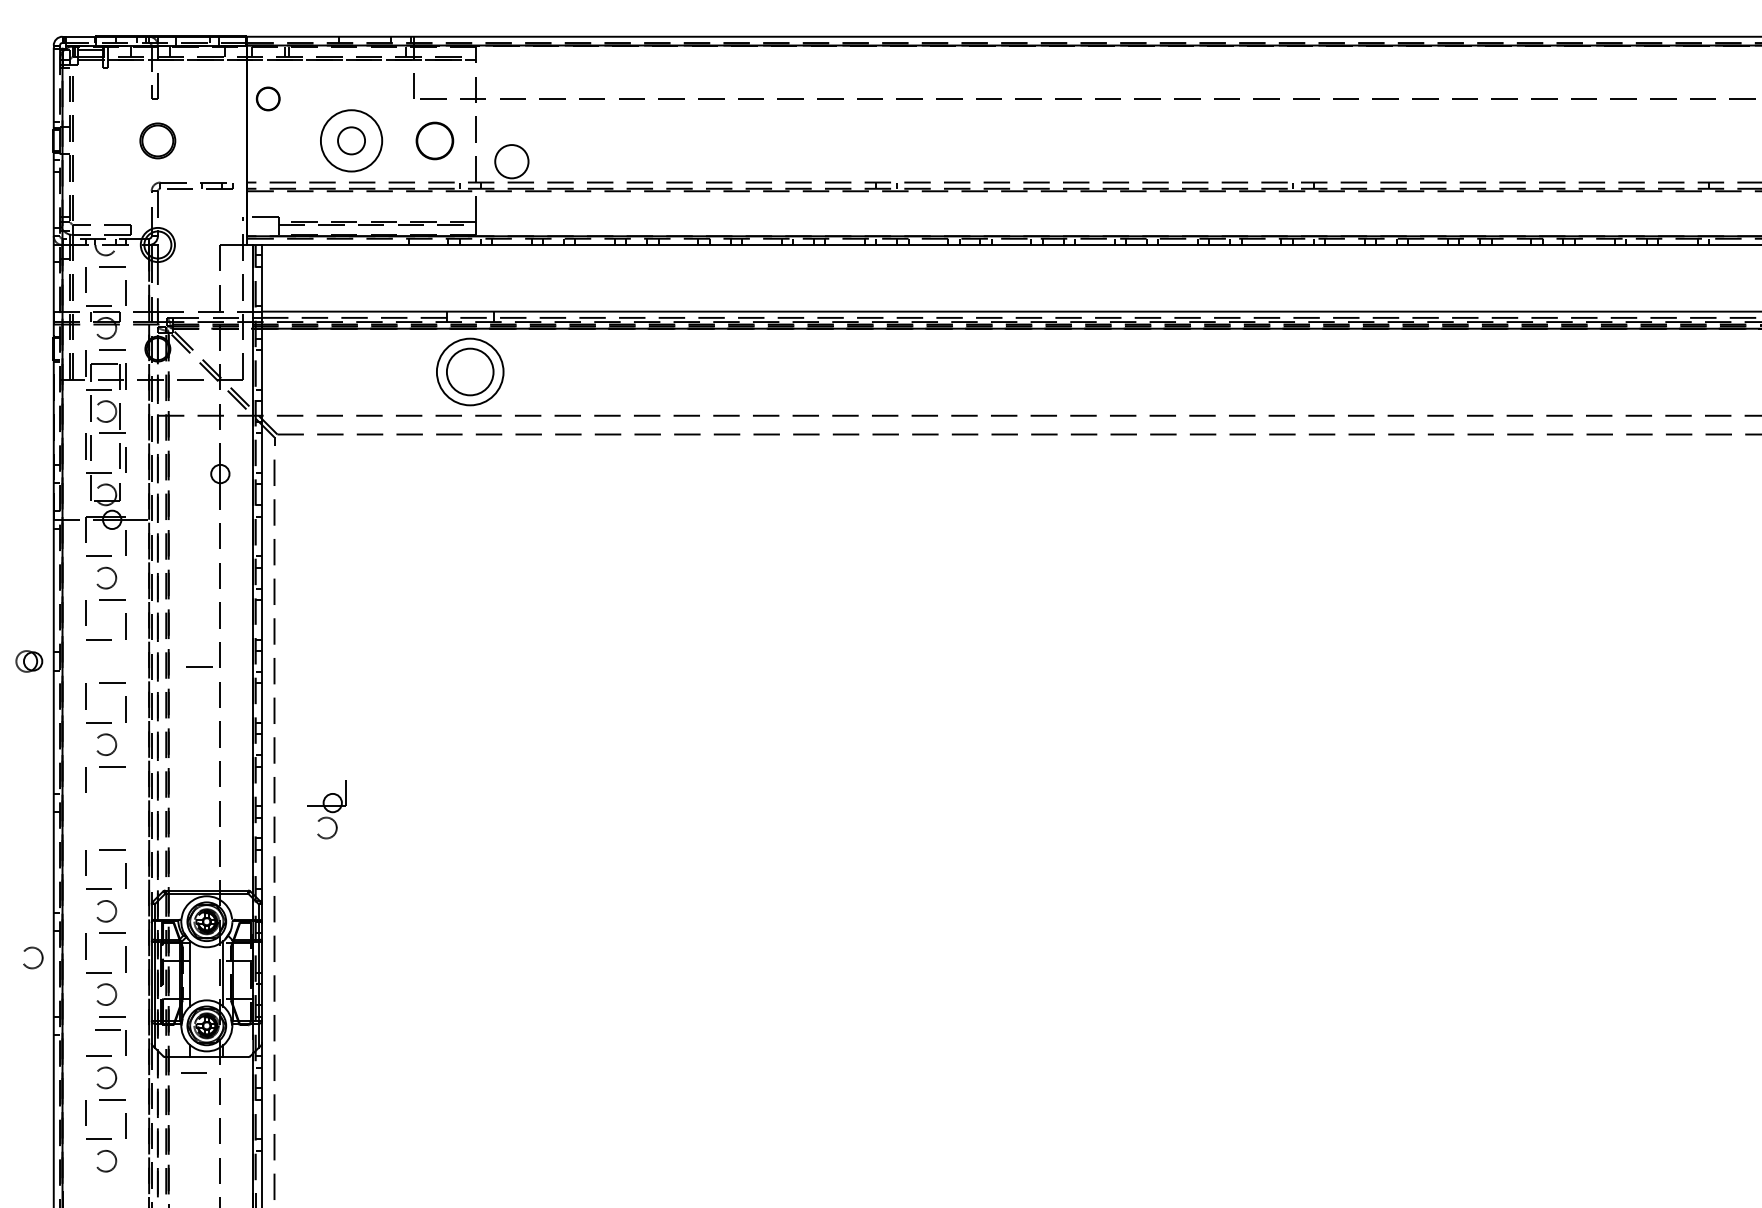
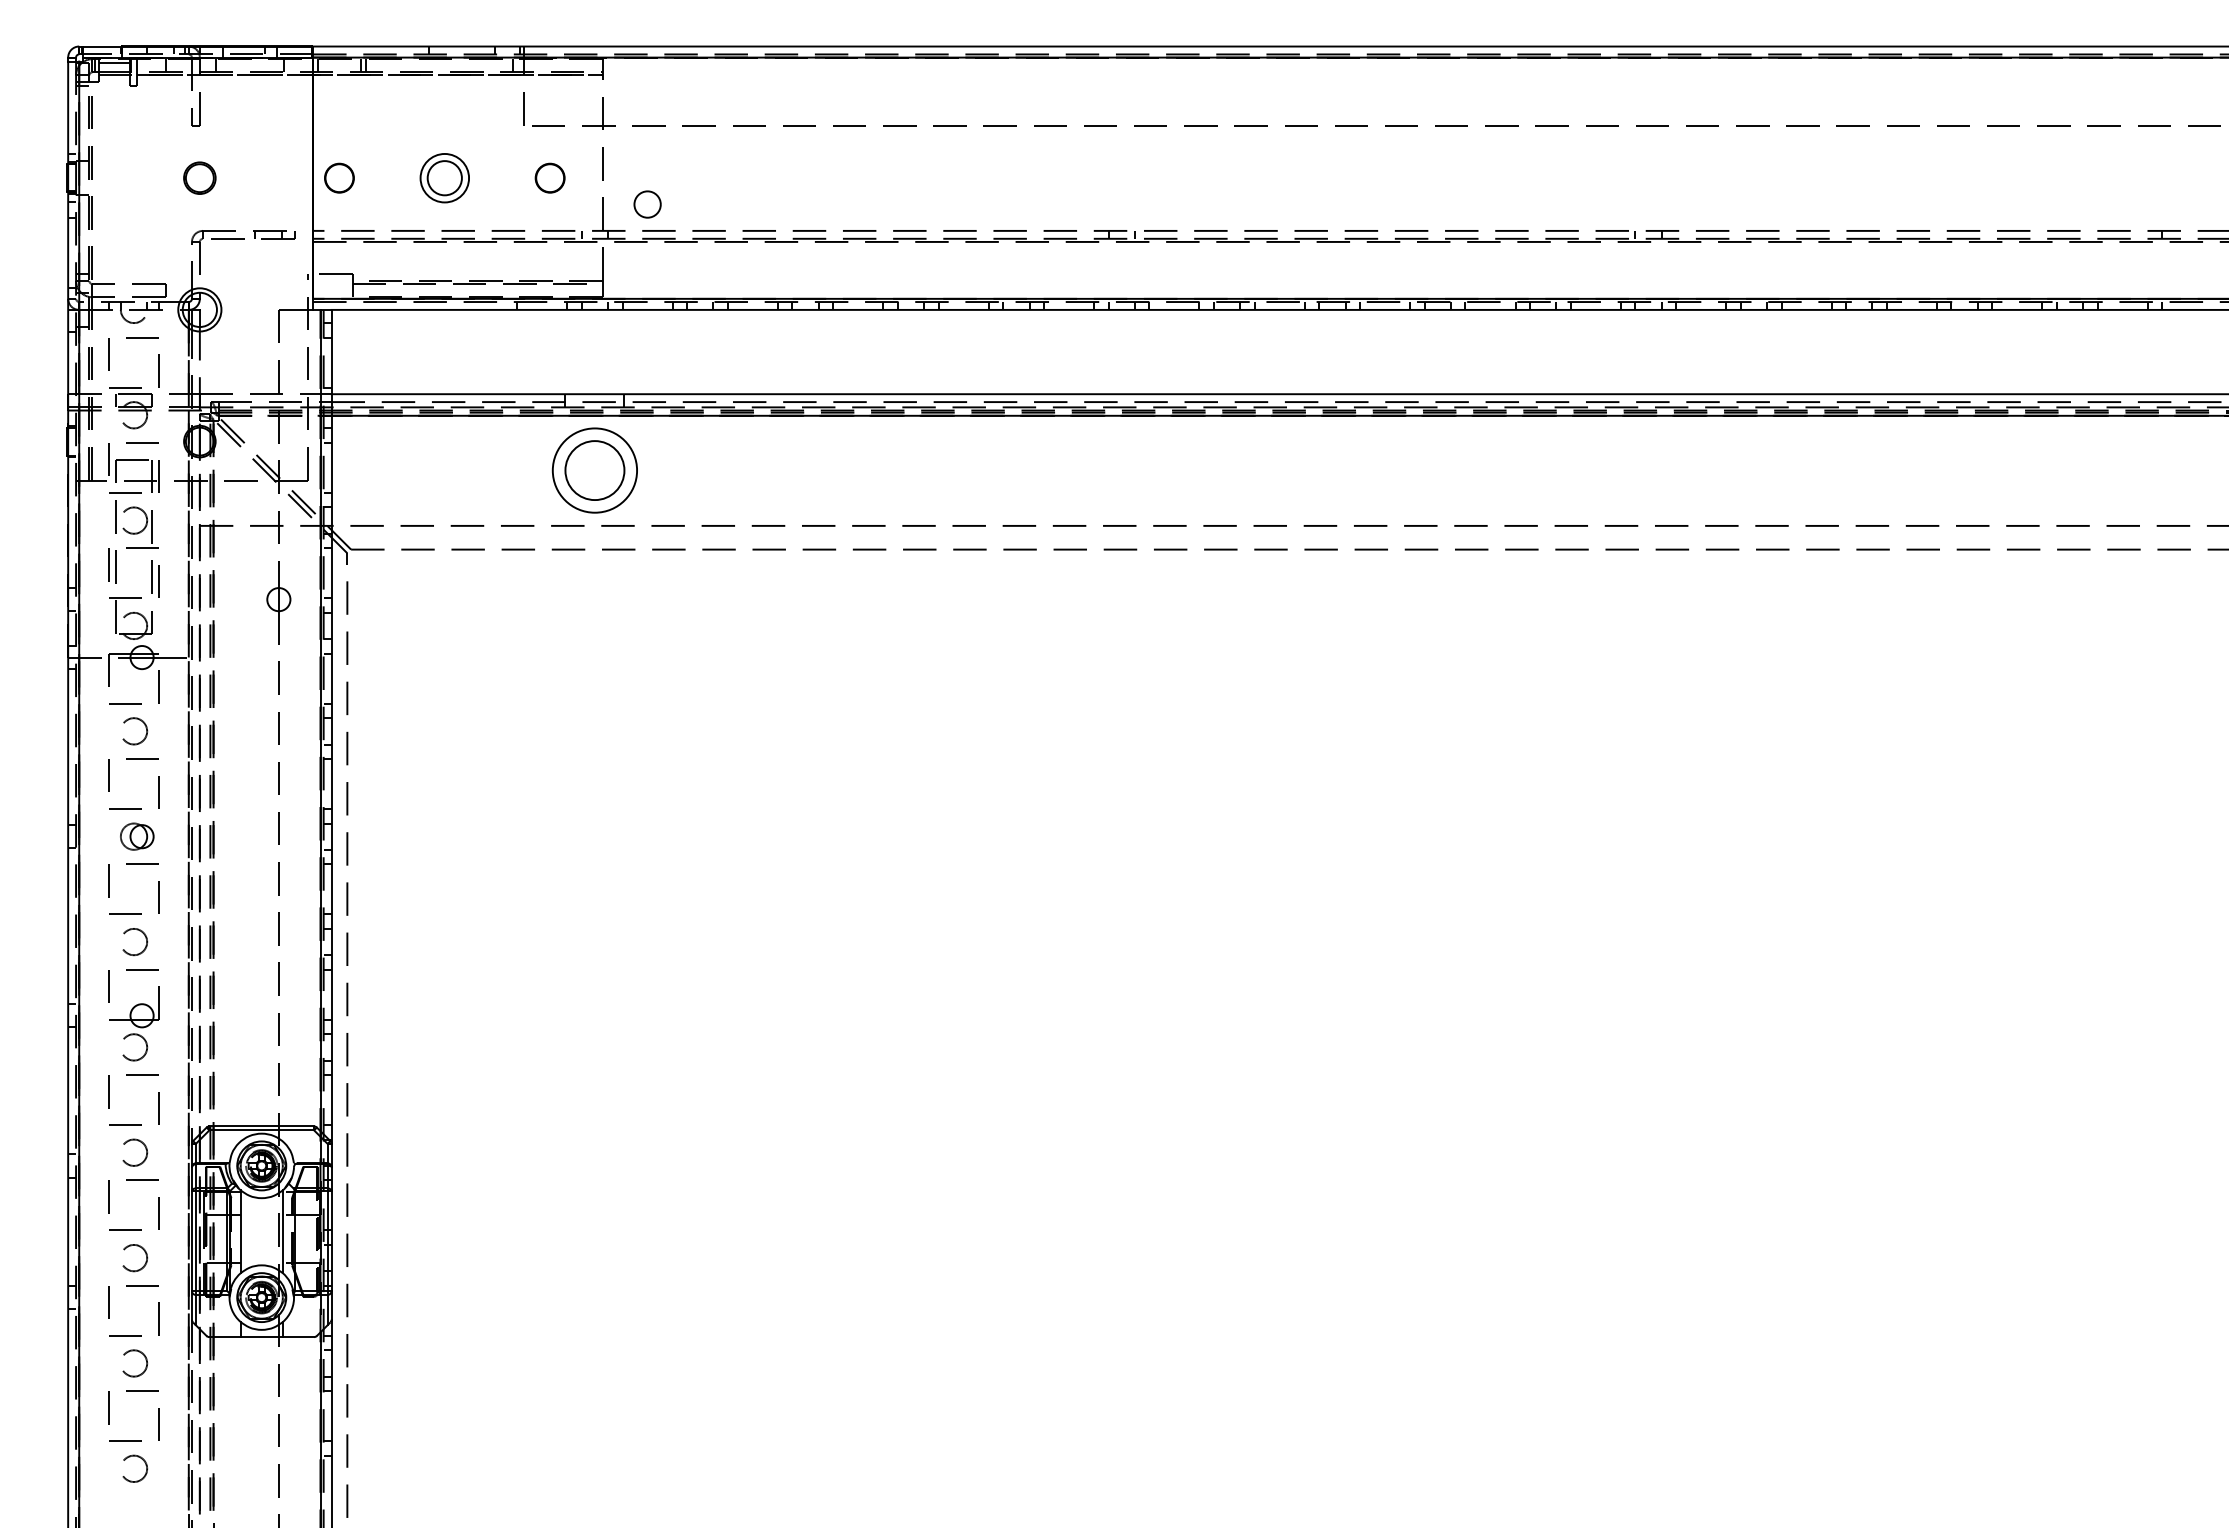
part: (268, 98) -> (339, 177), moved
part: (157, 140) -> (199, 177), size x0.71
circle: (351, 140) -> (444, 177), size x0.62
part: (434, 140) -> (549, 177), size x0.62
circle: (511, 161) -> (647, 204), size x0.62
part: (29, 661) -> (137, 836), moved
line: (199, 666) -> (252, 843), removed
part: (326, 809) -> (134, 1023), moved
circle: (33, 957) -> (42, 1211), removed
line: (85, 1029) -> (108, 1302), added
line: (107, 1029) -> (136, 1302), removed
line: (193, 1072) -> (245, 1356), removed

